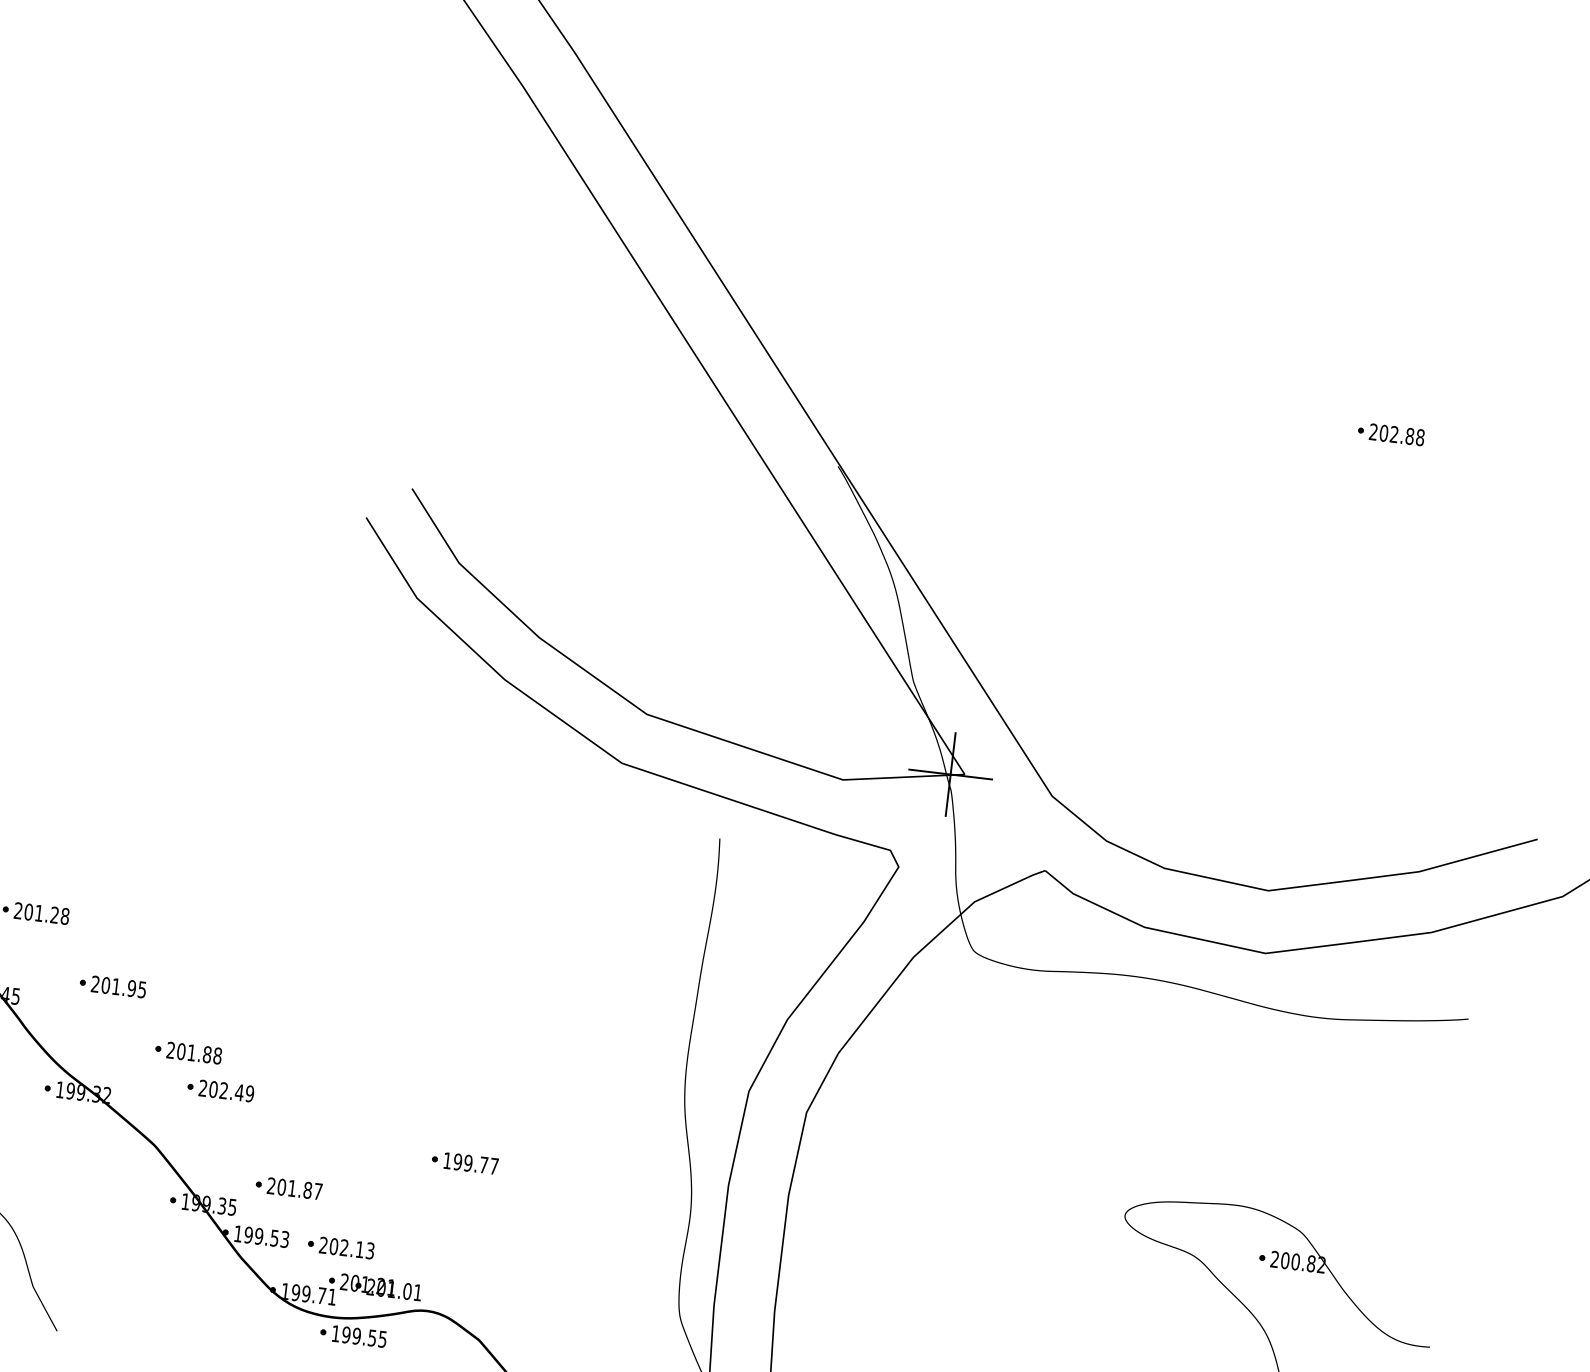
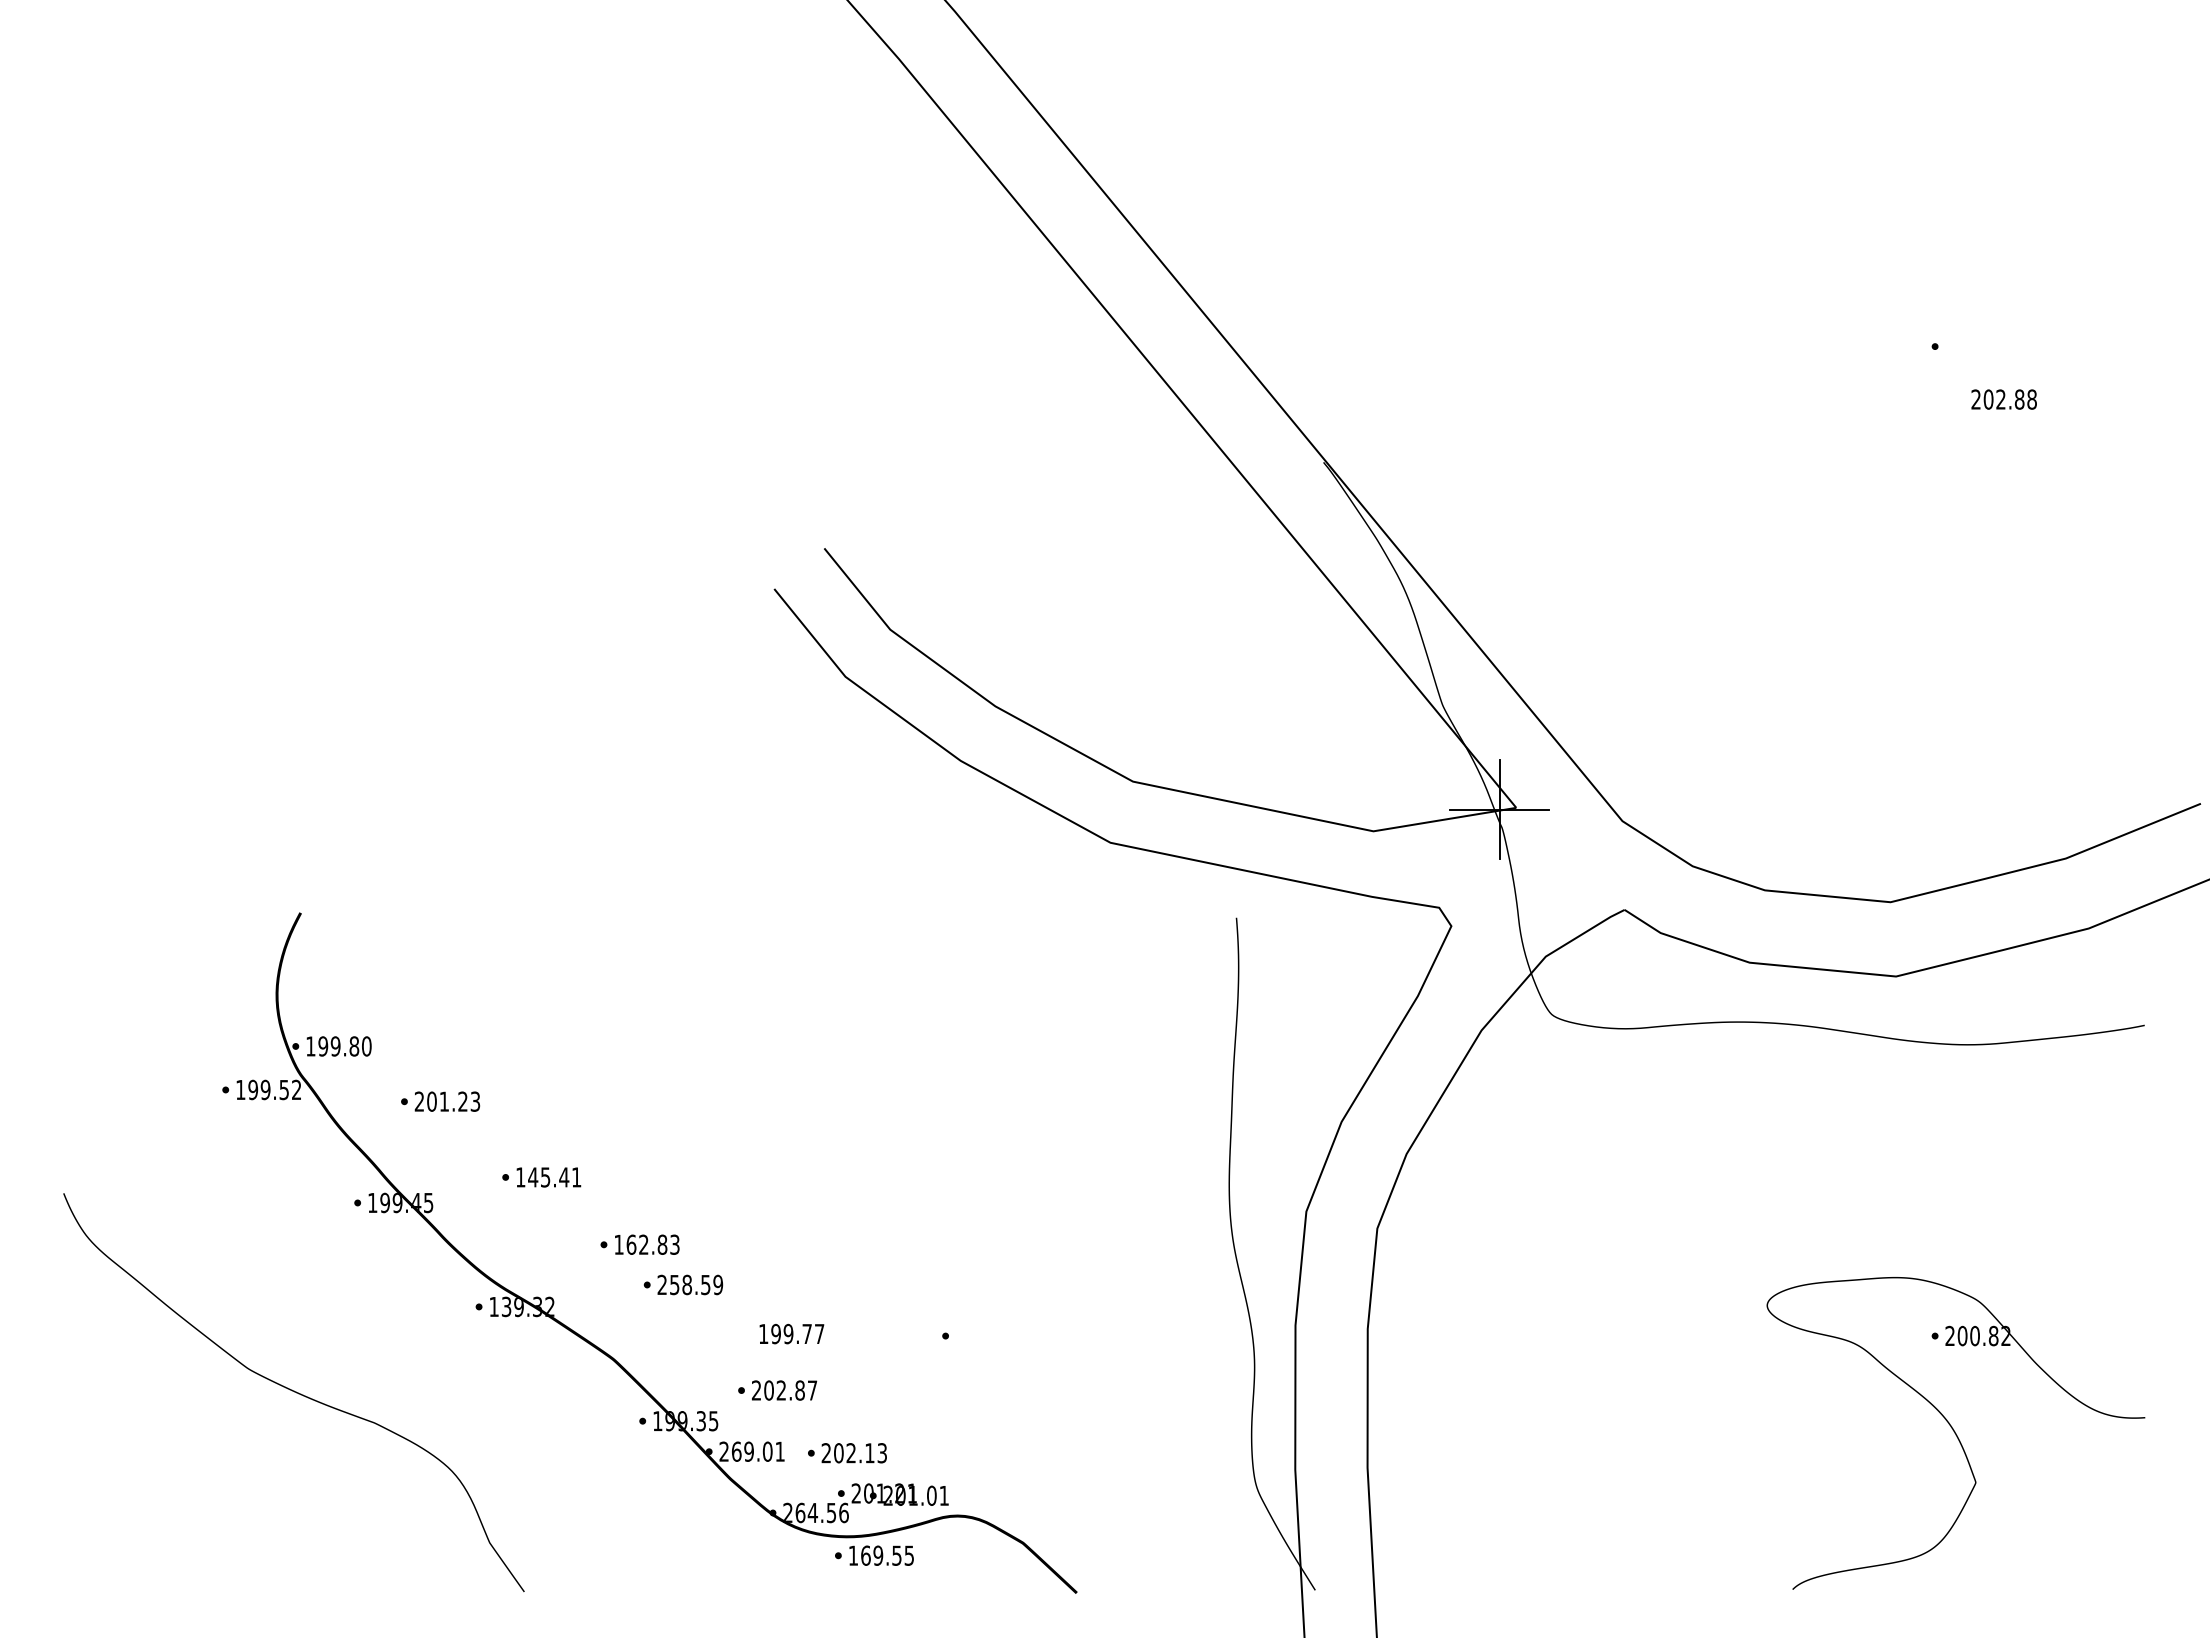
text: (1396, 434) -> (2003, 399), moved
text: (65, 916) -> (475, 1101), 201.28 -> 201.23
text: (118, 987) -> (548, 1177), 201.95 -> 145.41
text: (193, 1052) -> (646, 1244), 201.88 -> 162.83
text: (70, 1090) -> (506, 1306), 199.32 -> 139.32
text: (226, 1090) -> (690, 1284), 202.49 -> 258.59
text: (470, 1163) -> (791, 1333), moved
text: (291, 1188) -> (780, 1390), 201.87 -> 202.87
text: (261, 1236) -> (751, 1451), 199.53 -> 269.01
text: (308, 1293) -> (815, 1512), 199.71 -> 264.56
text: (346, 1334) -> (865, 1555), 199.55 -> 169.55

